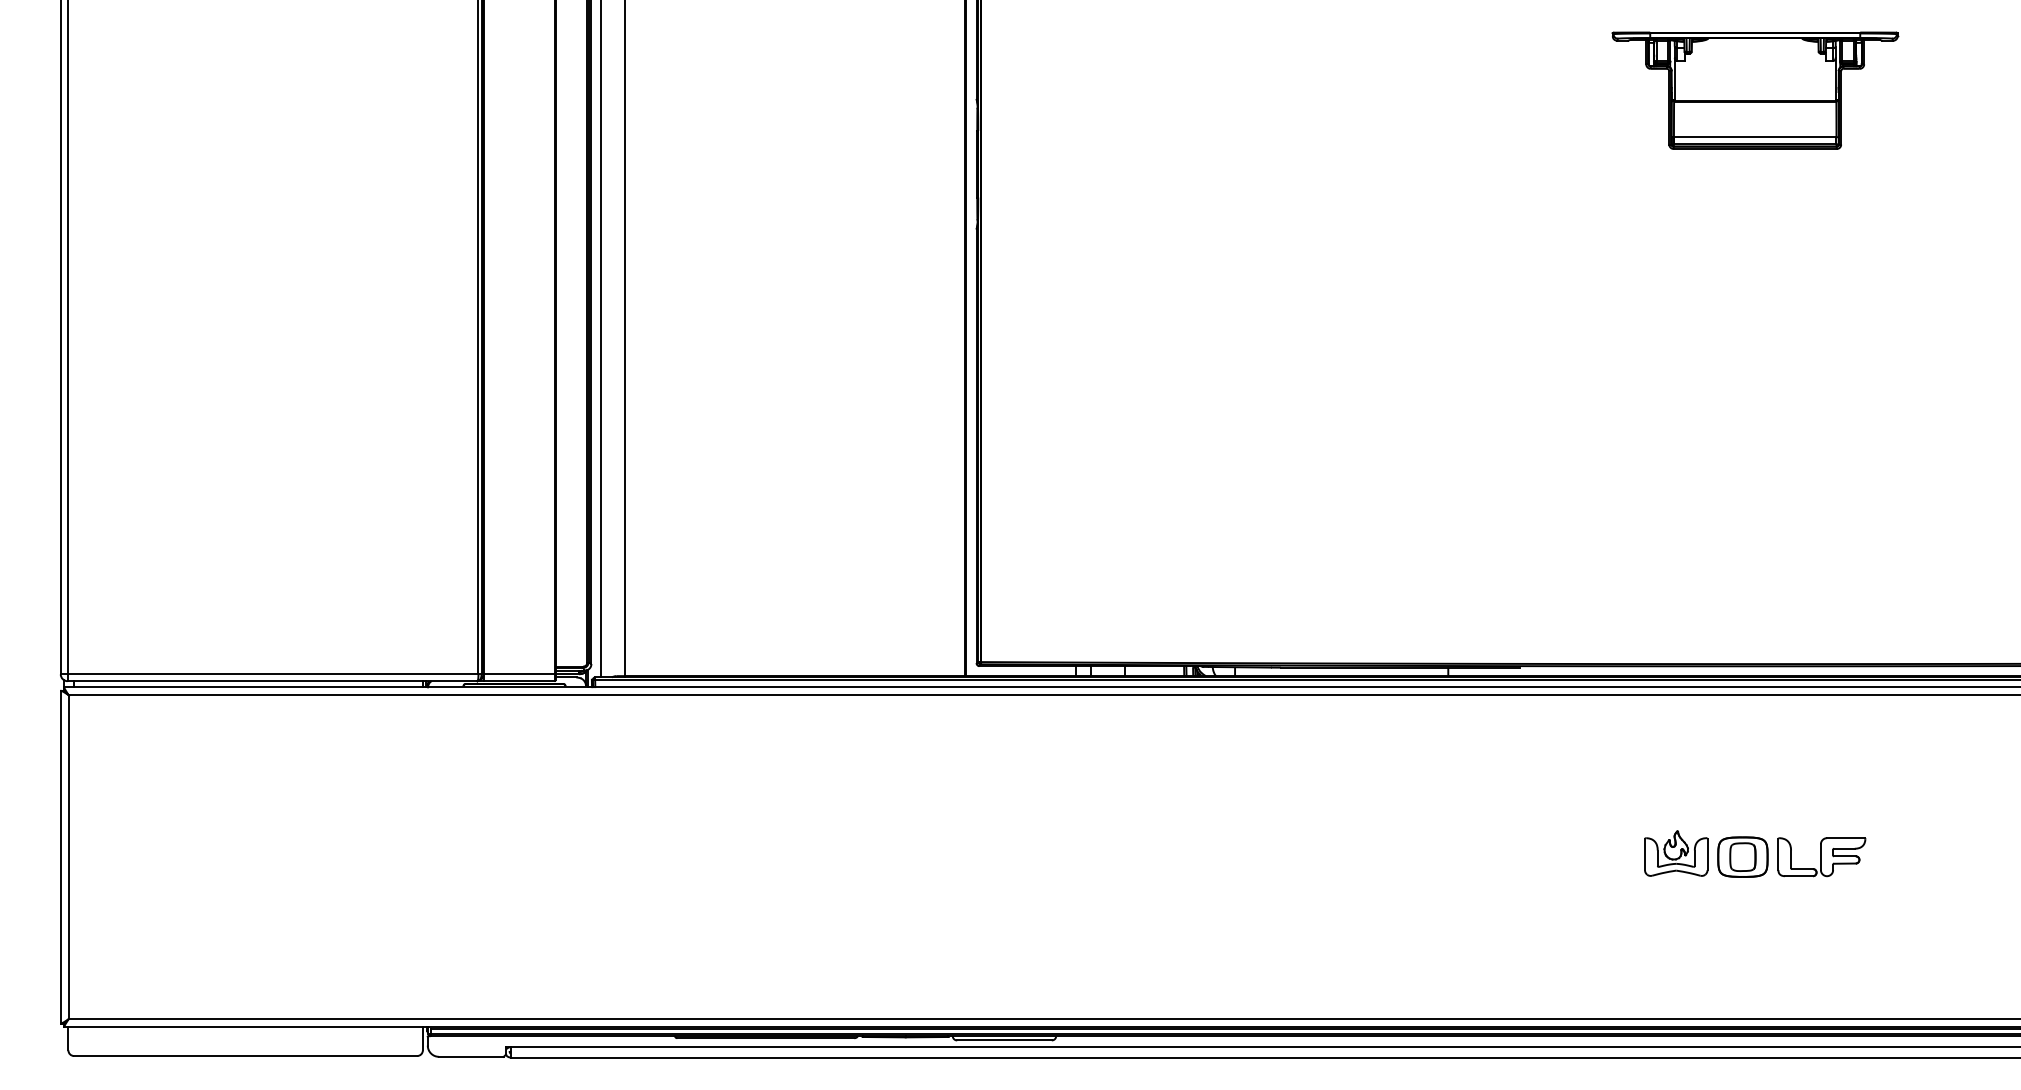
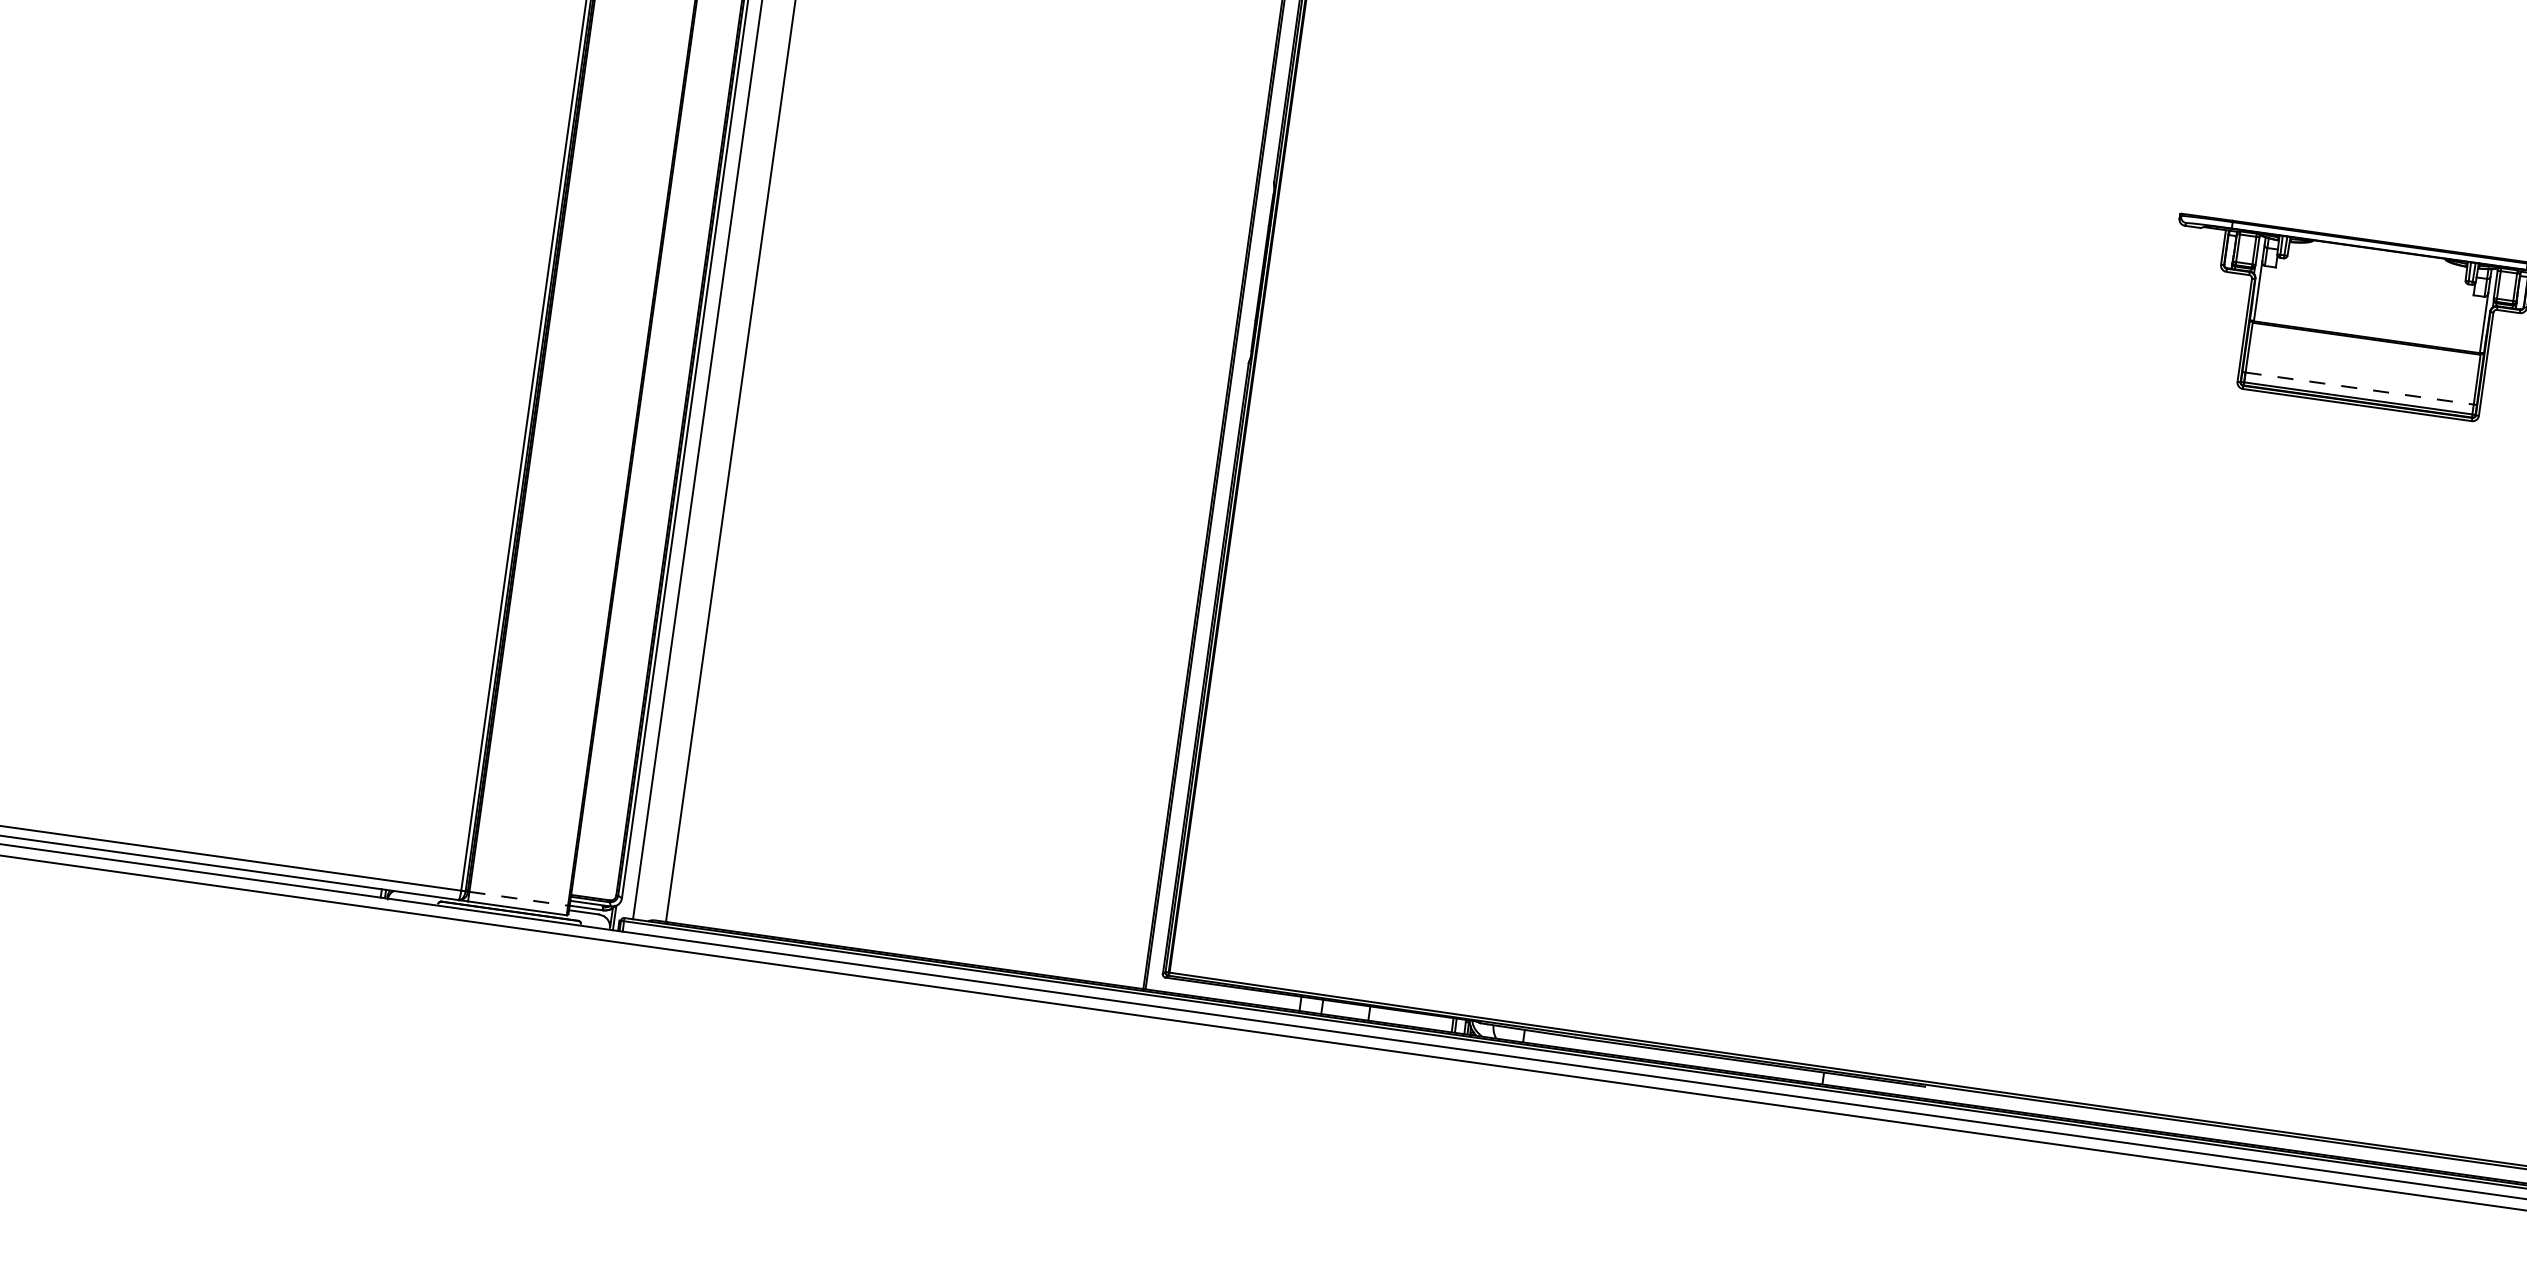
line: (1755, 137) -> (2360, 388), solid -> dashed
line: (519, 674) -> (518, 898), solid -> dashed

